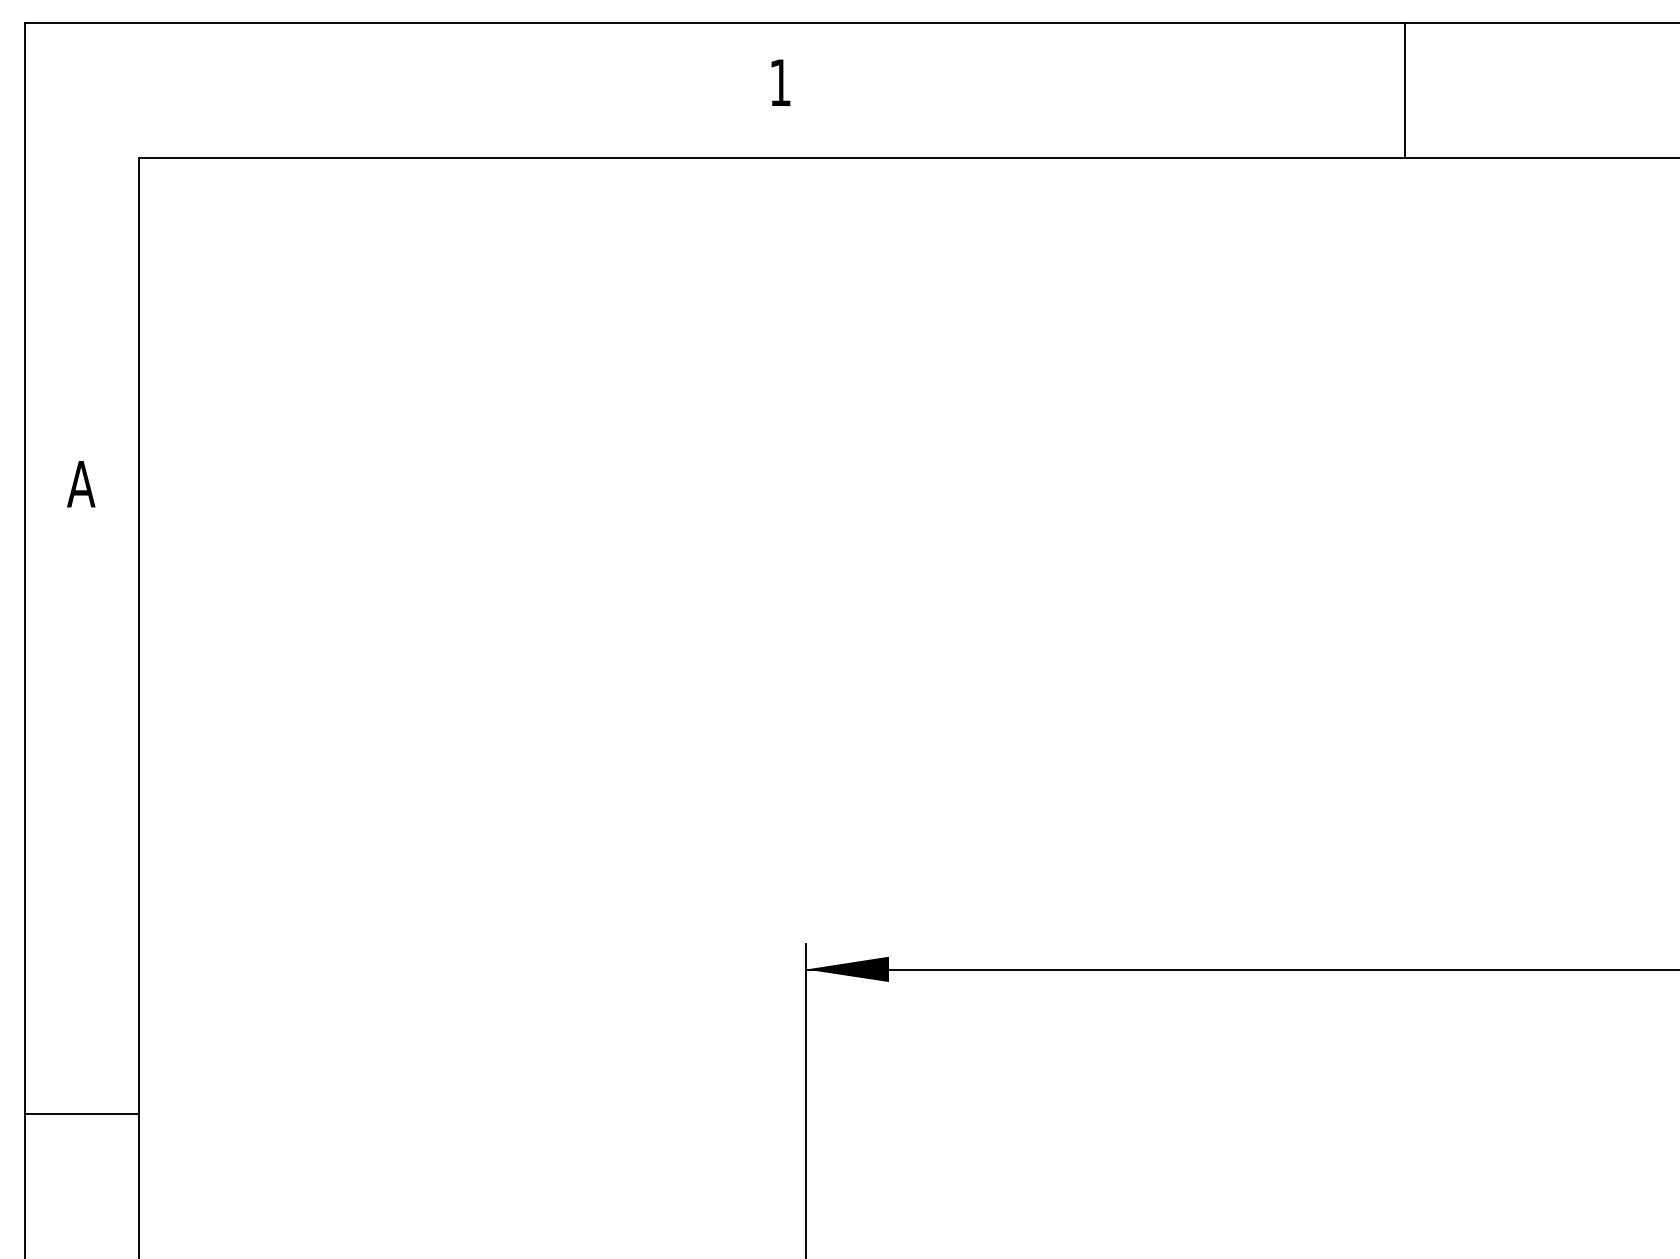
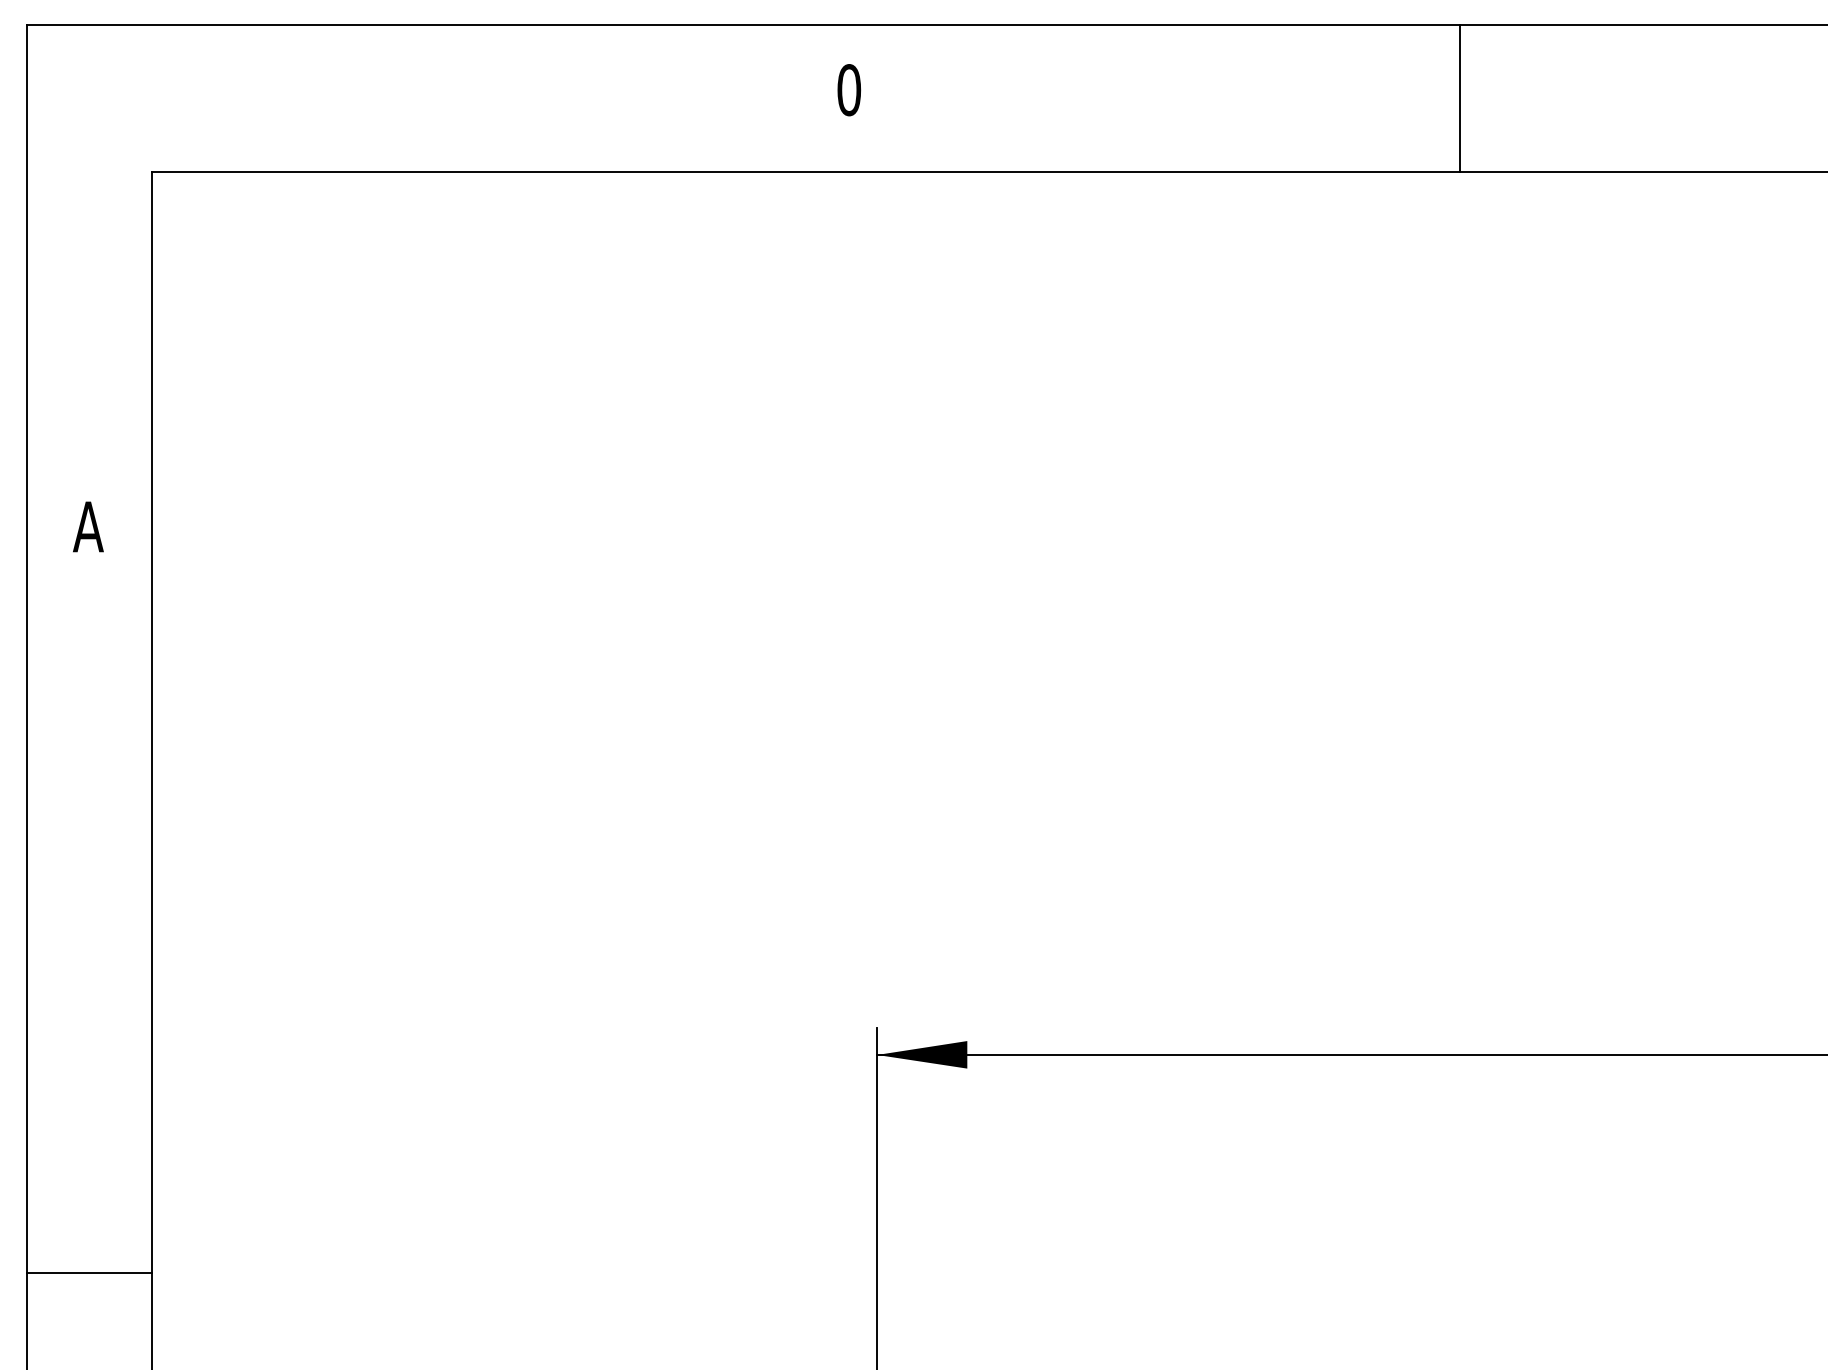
text: (780, 82) -> (849, 89), 1 -> 0
line: (1404, 90) -> (1459, 98), moved
line: (81, 1114) -> (88, 1273), moved

